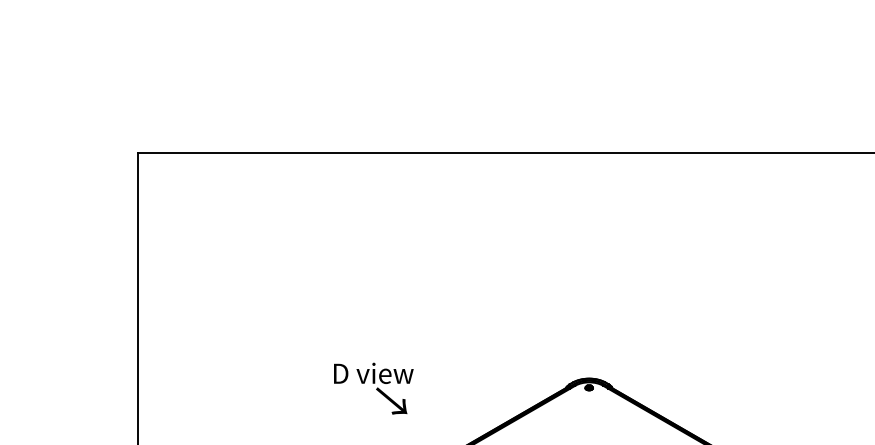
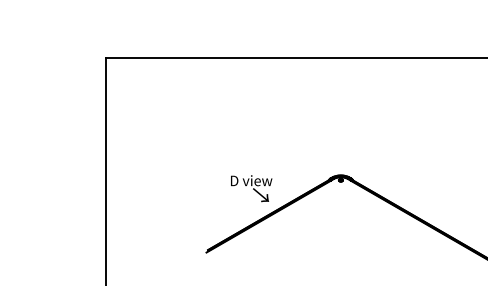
text: (373, 388) -> (251, 188), moved

